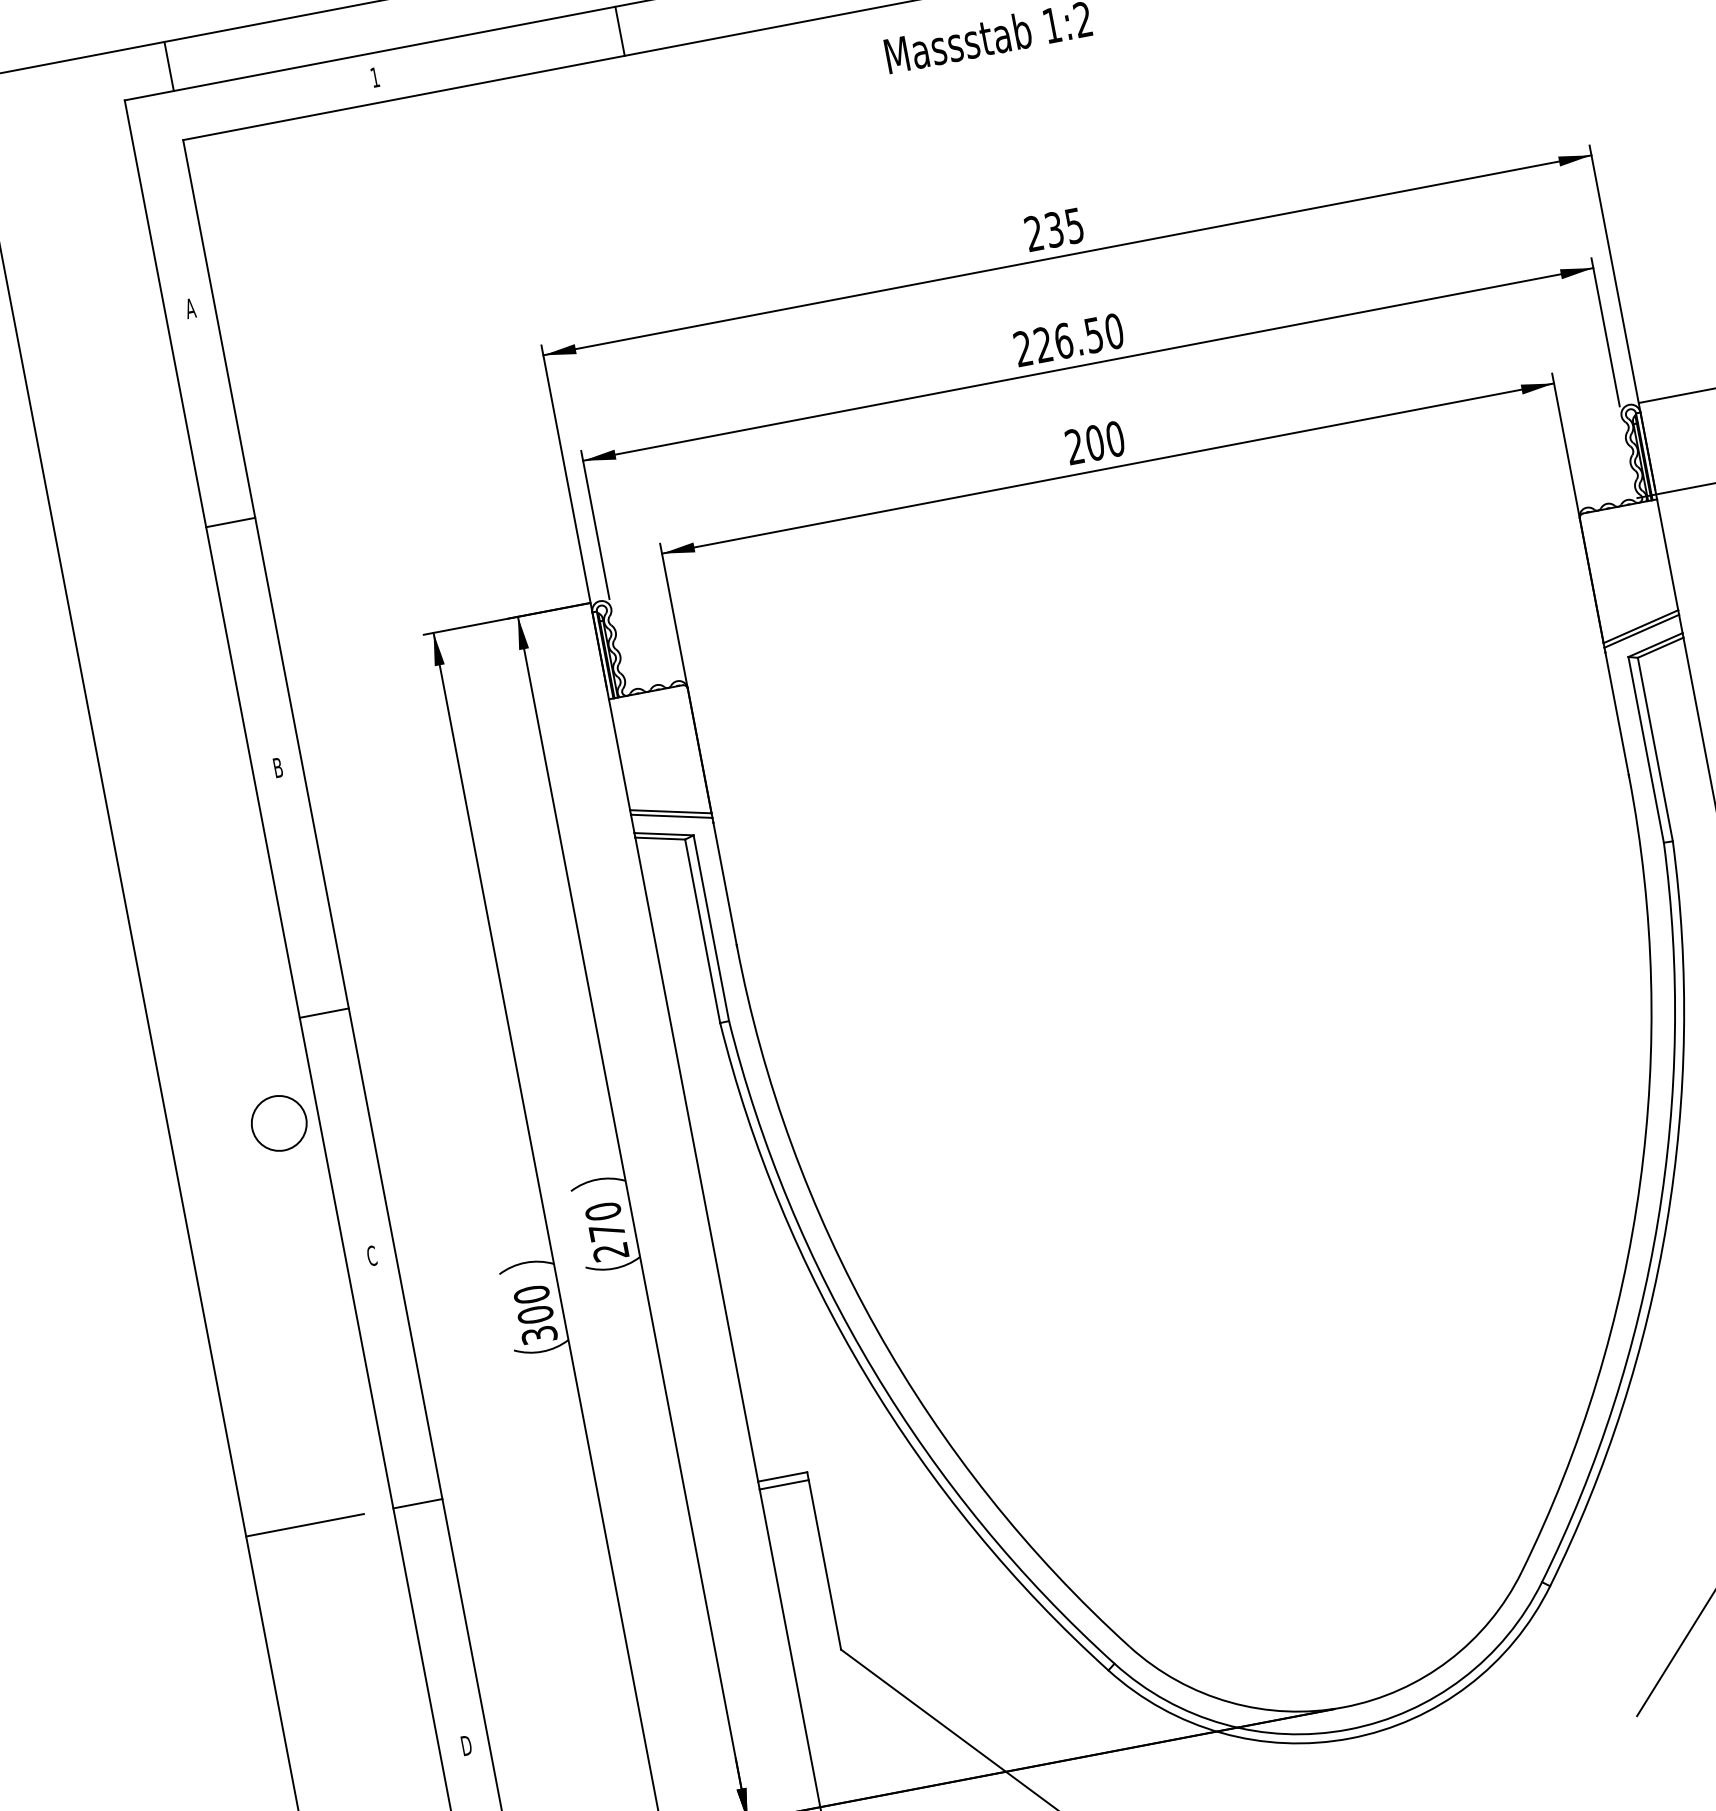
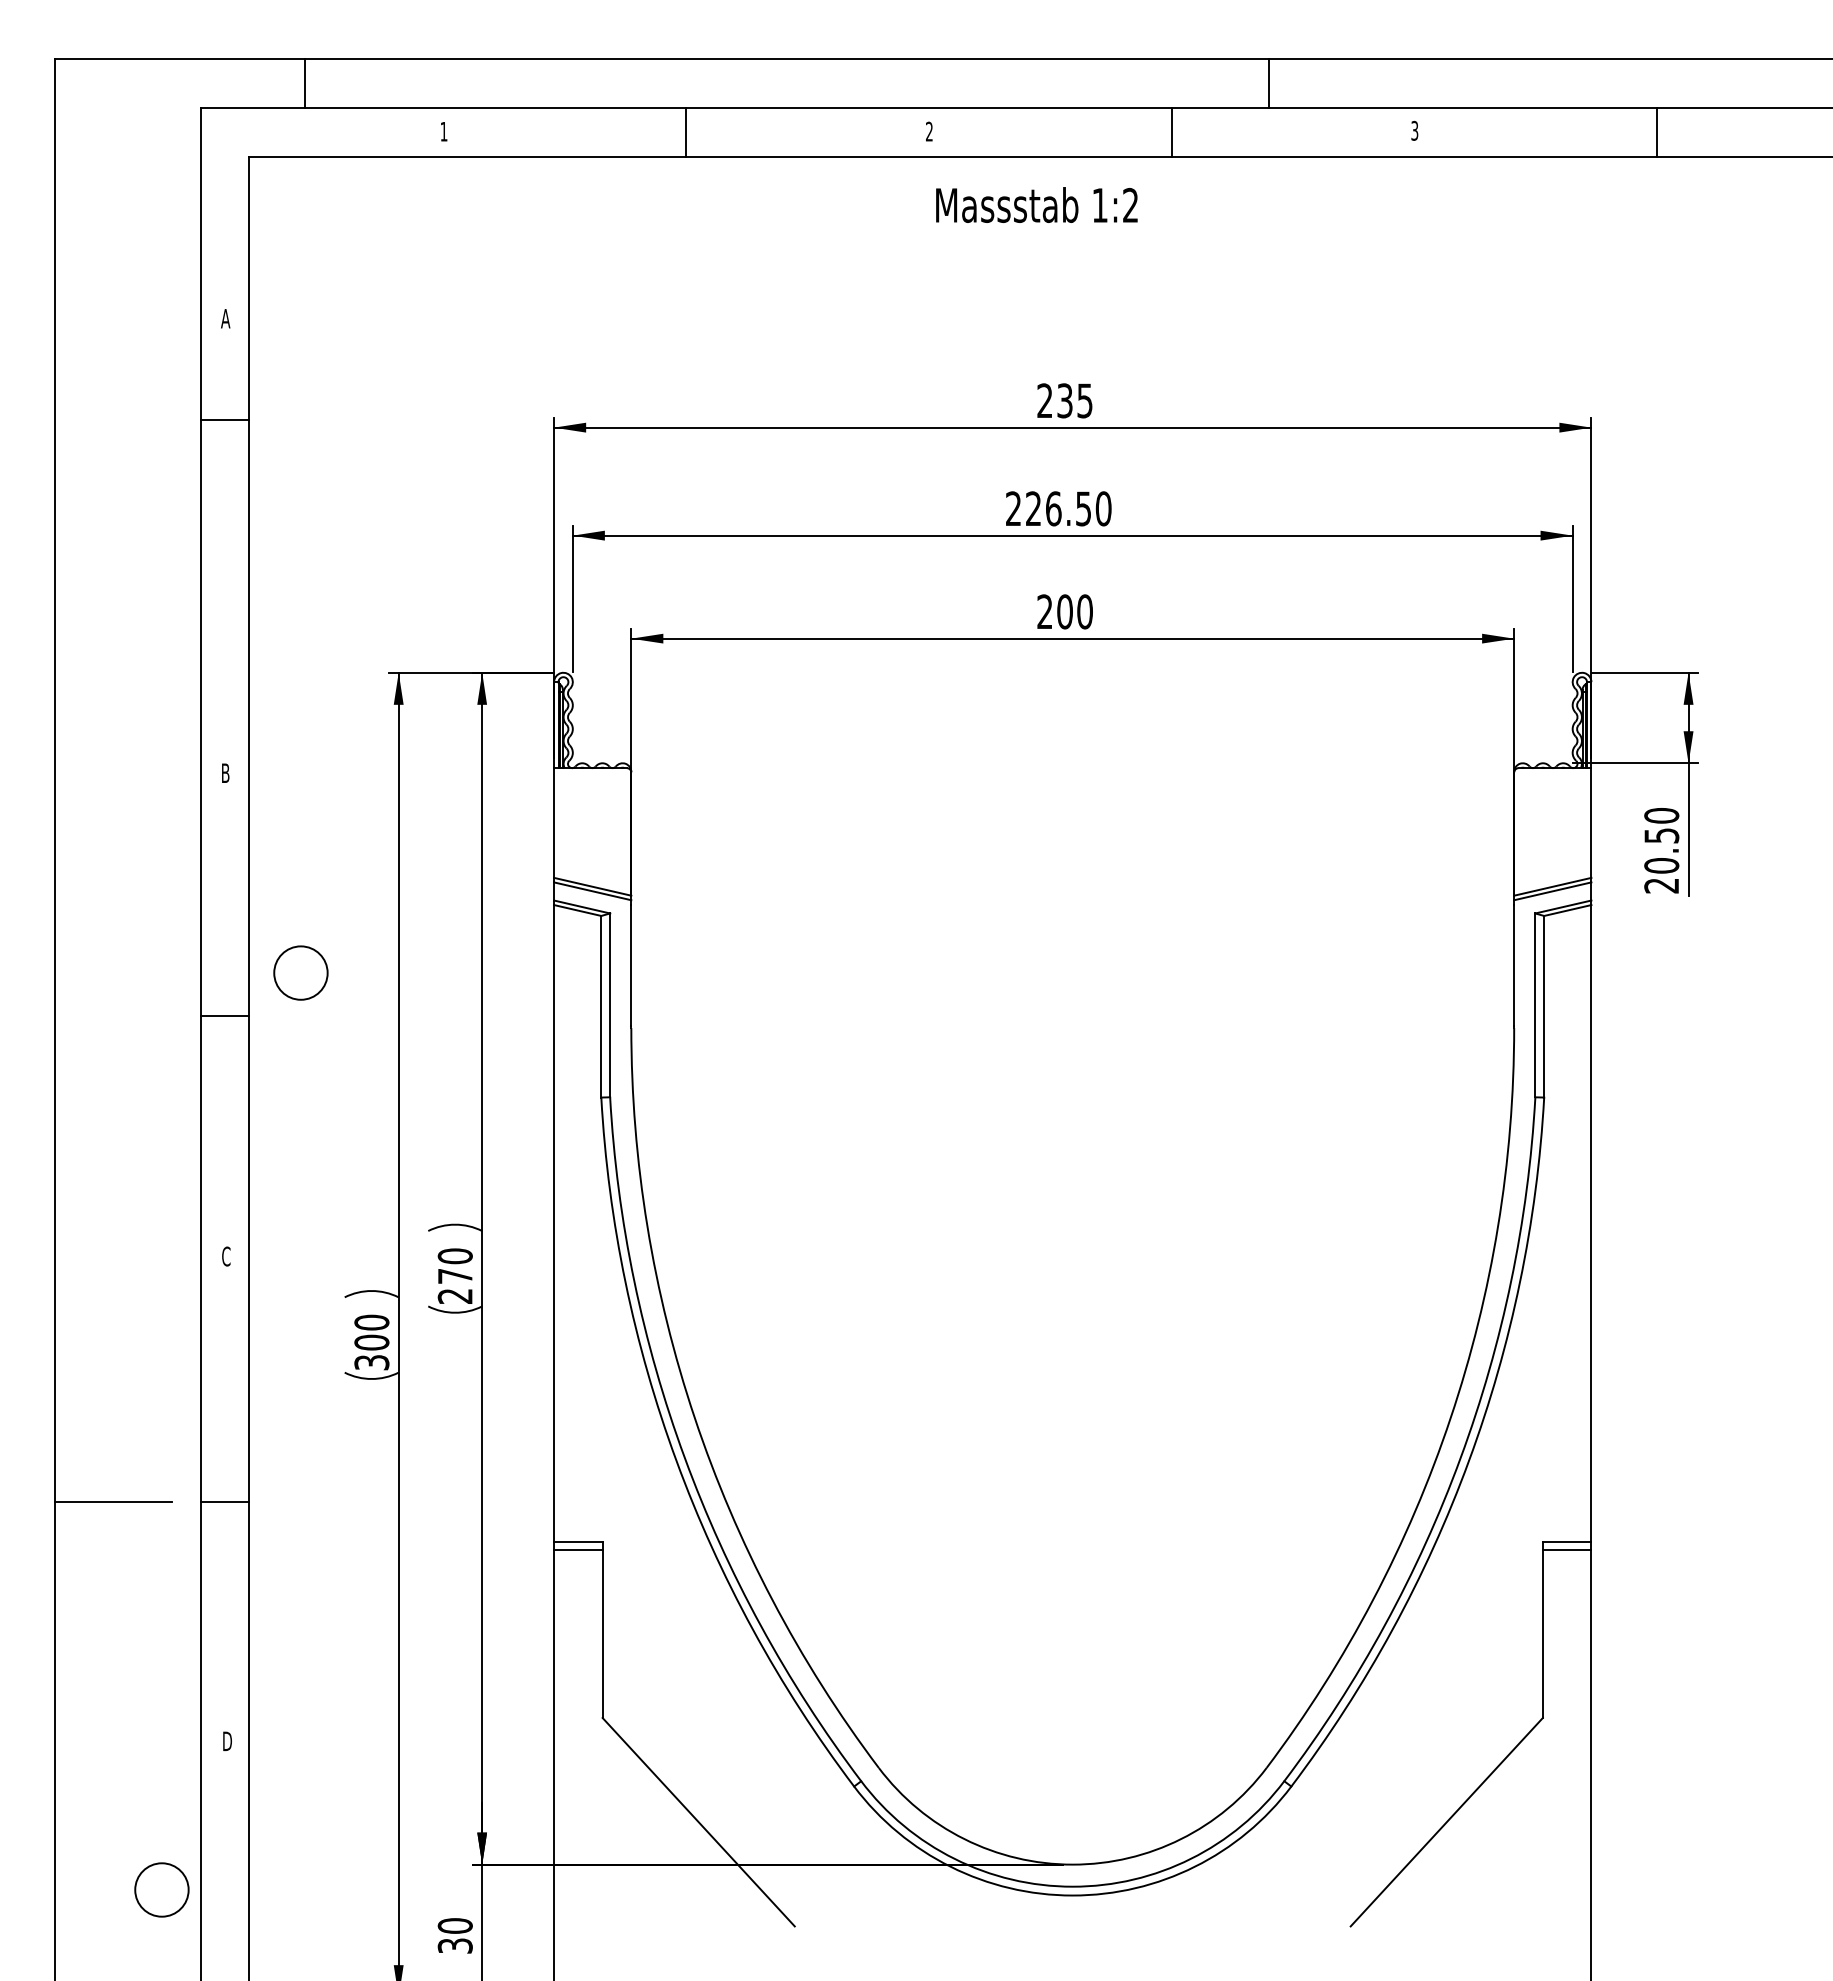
line: (169, 66) -> (305, 83), moved
line: (230, 522) -> (224, 420), moved
circle: (278, 1122) -> (300, 972), moved

